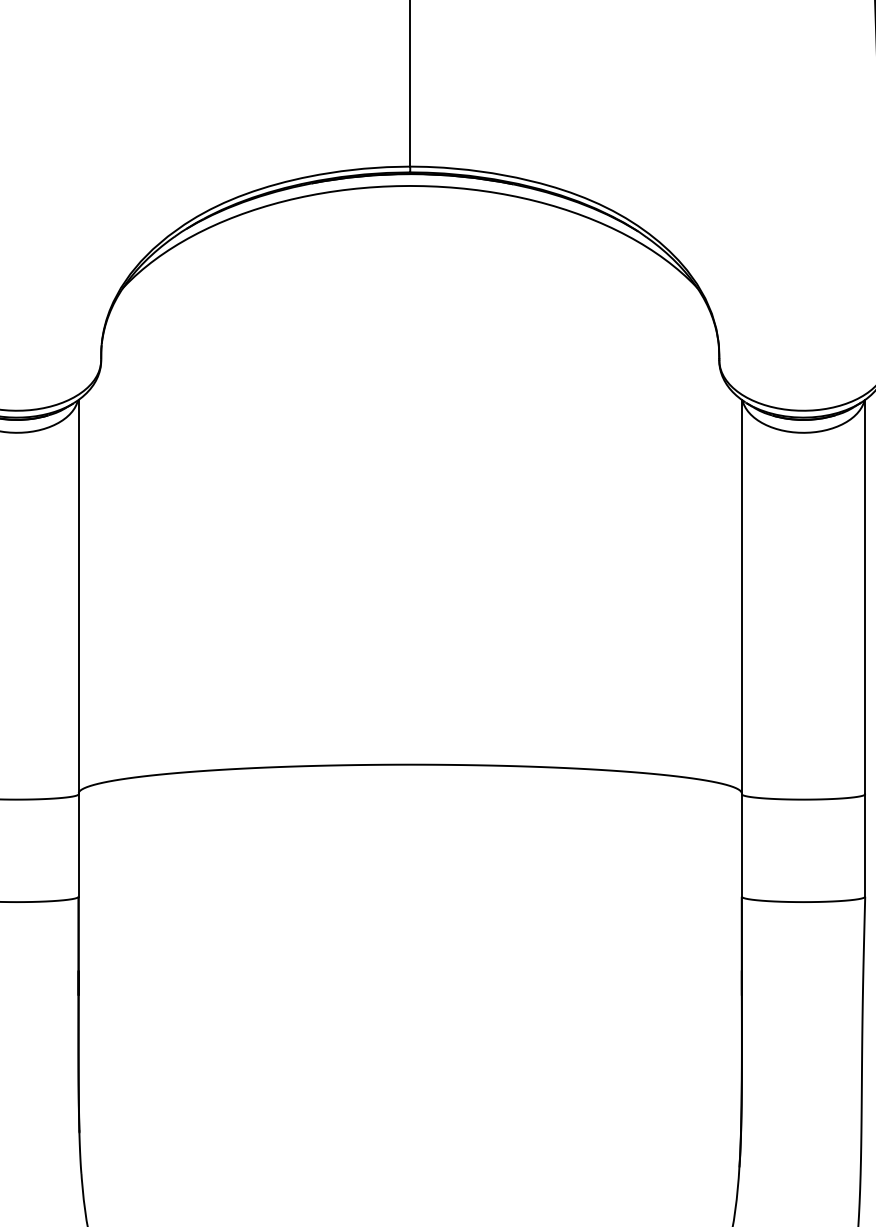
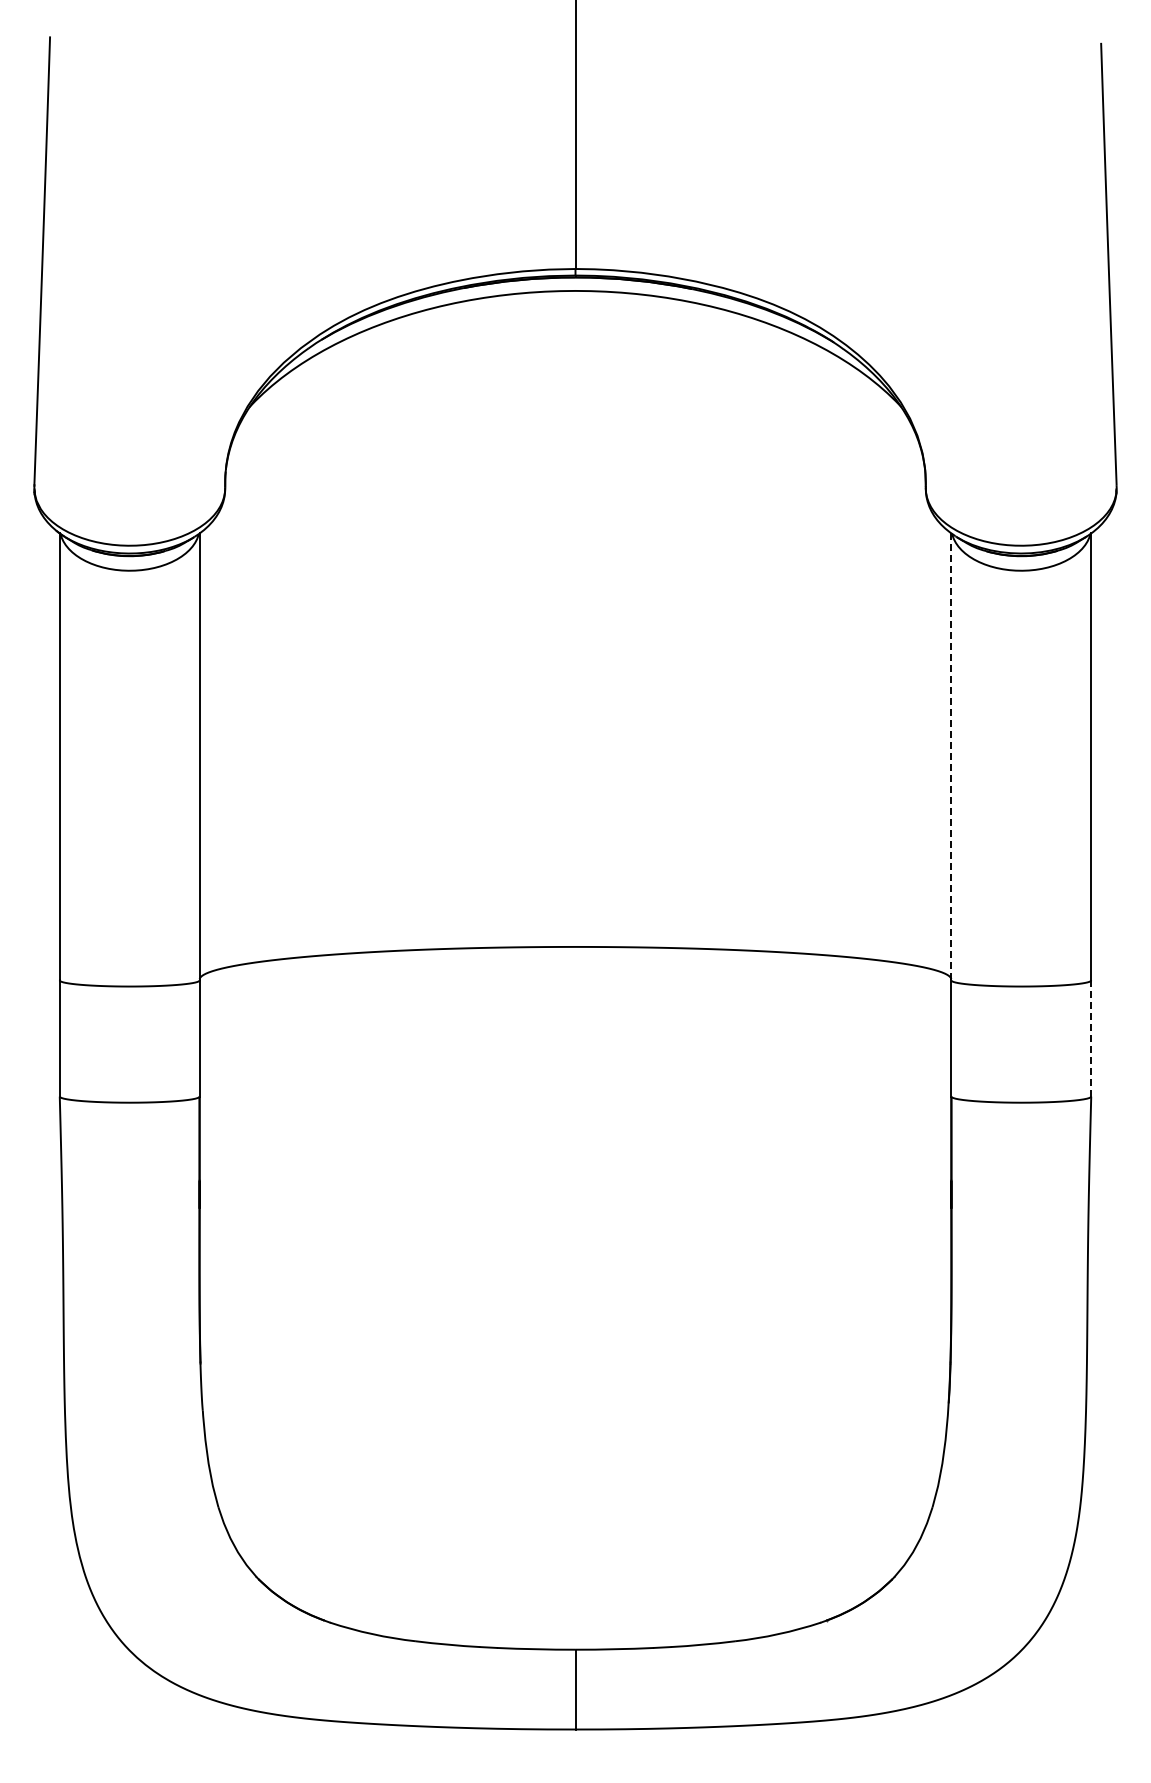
line: (741, 596) -> (951, 756), solid -> dashed
line: (865, 845) -> (1091, 1038), solid -> dashed

